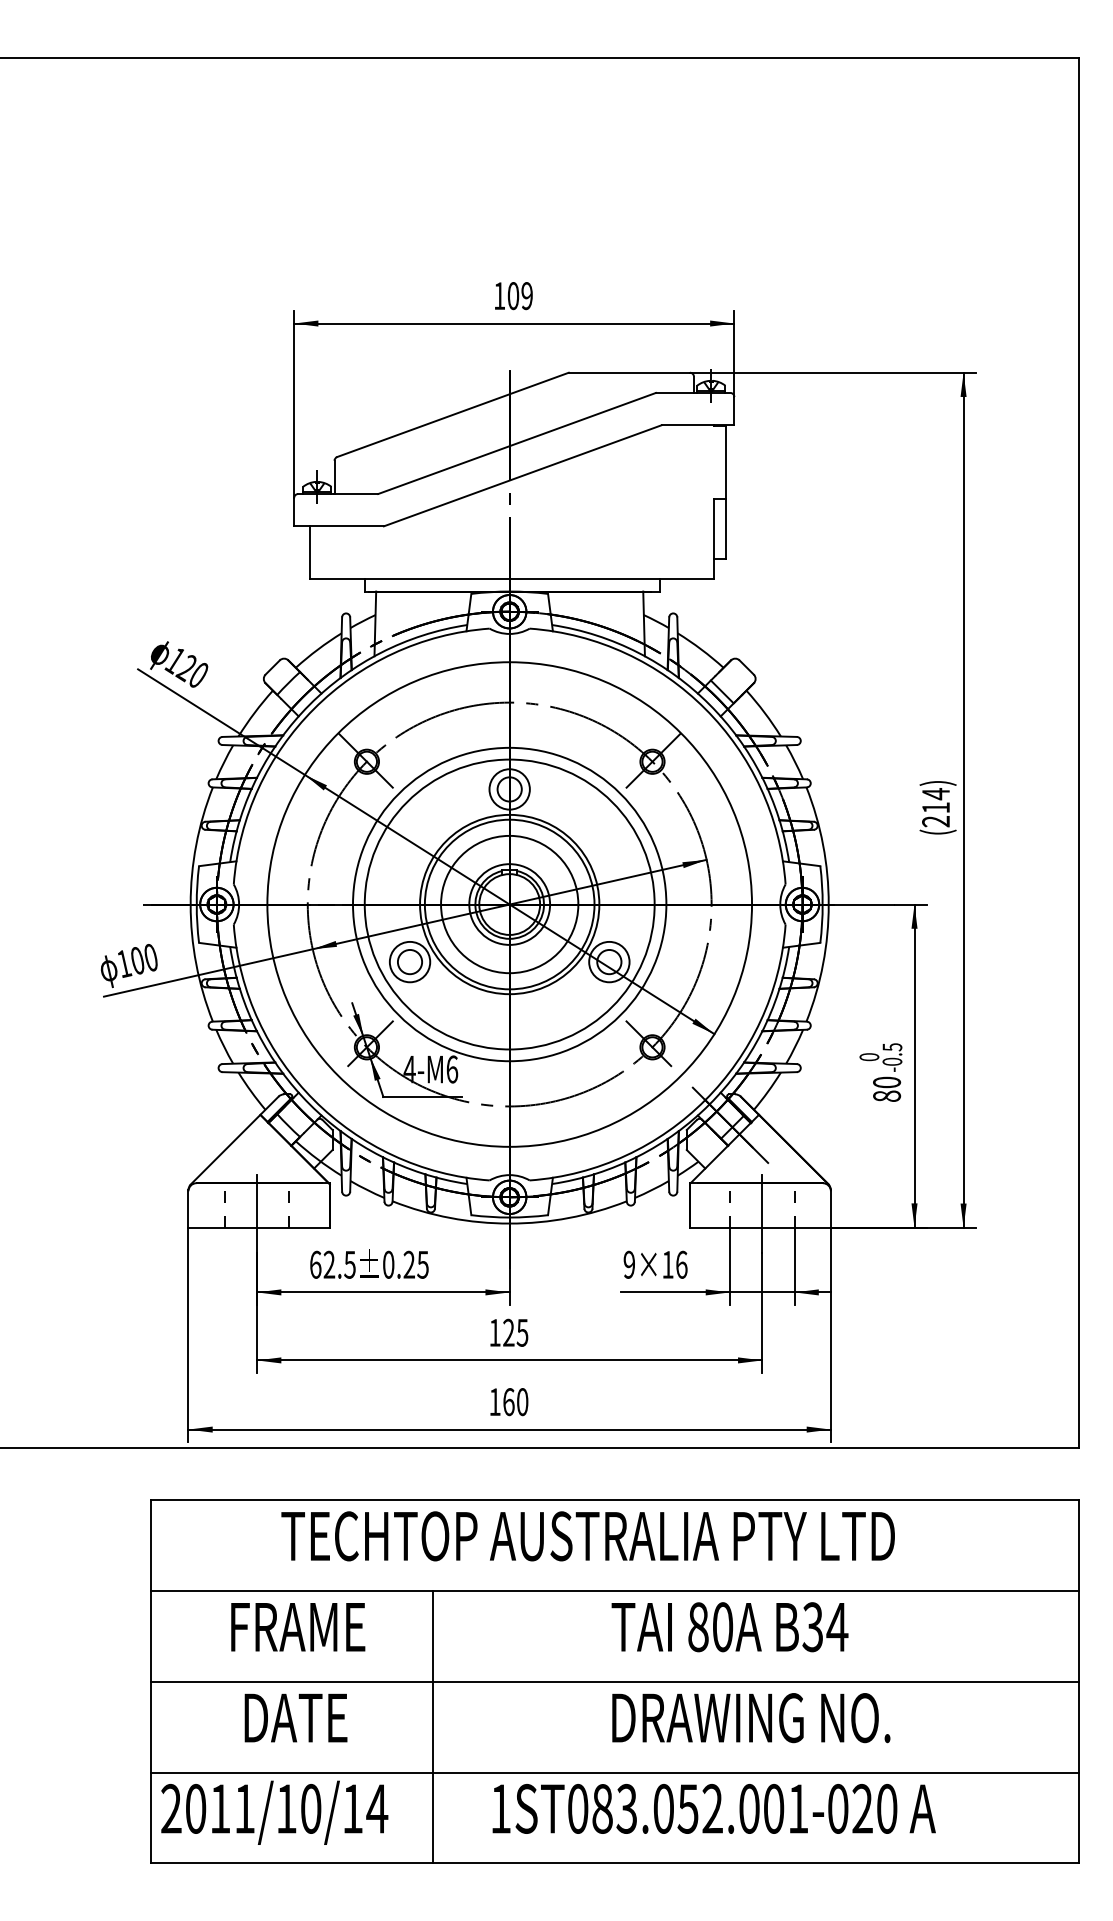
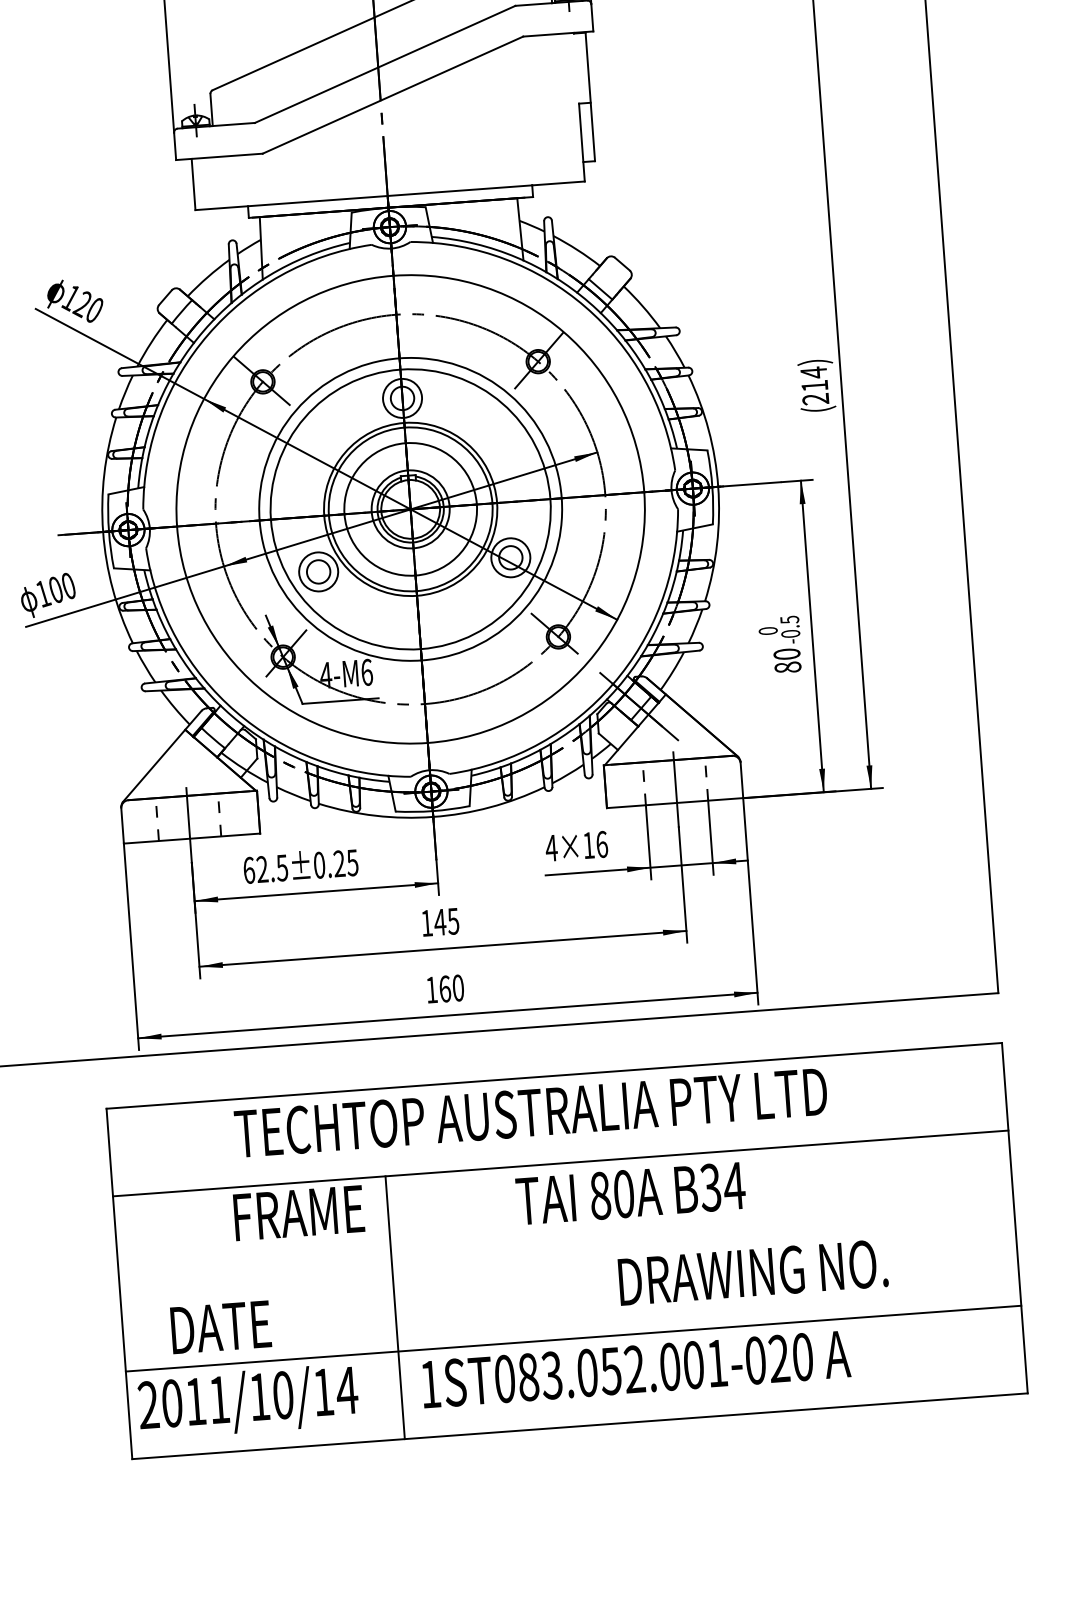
text: (629, 1264) -> (551, 847), 9×16 -> 4×16
text: (508, 1332) -> (439, 922), 125 -> 145
text: (298, 1627) -> (299, 1213), moved
text: (729, 1627) -> (630, 1193), moved
line: (614, 1681) -> (566, 1250), removed
text: (295, 1717) -> (220, 1326), moved
text: (751, 1718) -> (753, 1273), moved
text: (713, 1808) -> (635, 1369), moved

